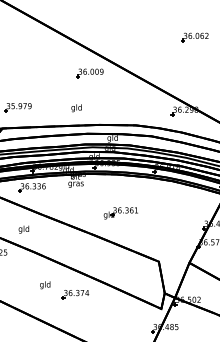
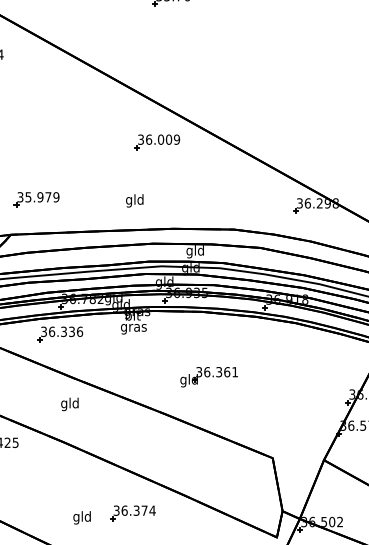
part: (194, 37) -> (332, 82), removed
text: (23, 229) -> (69, 404), moved
text: (45, 285) -> (82, 518), moved

